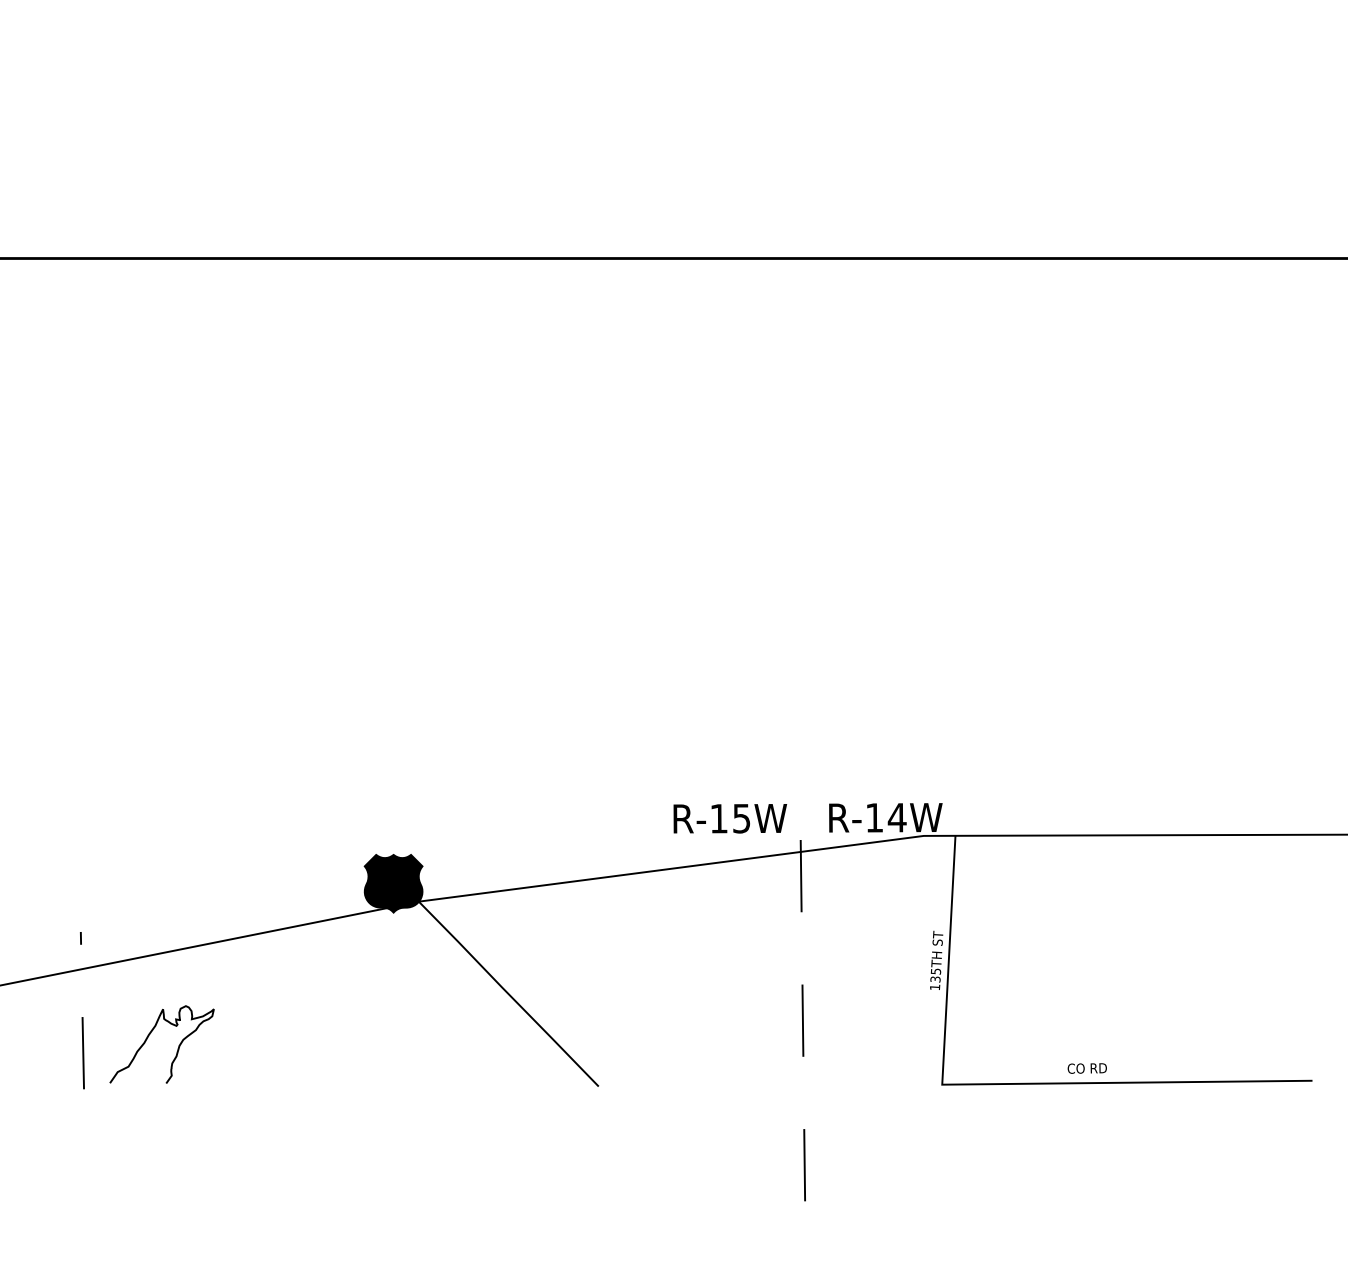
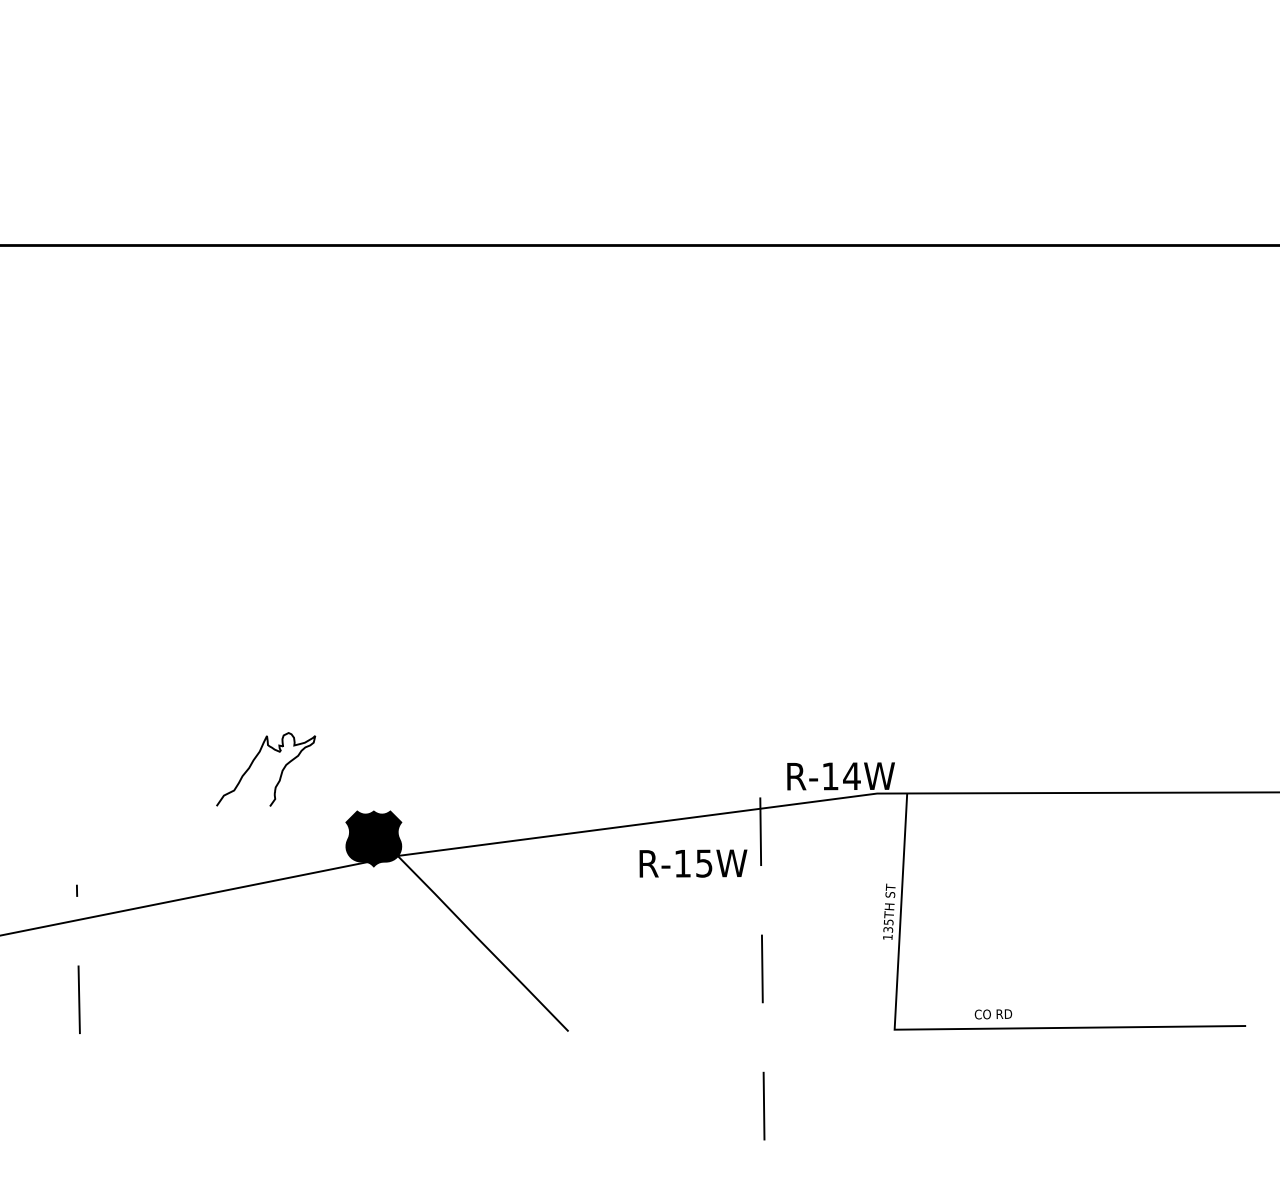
text: (730, 818) -> (693, 863), moved
curve: (149, 1036) -> (254, 761), moved
text: (1086, 1068) -> (992, 1014), moved

